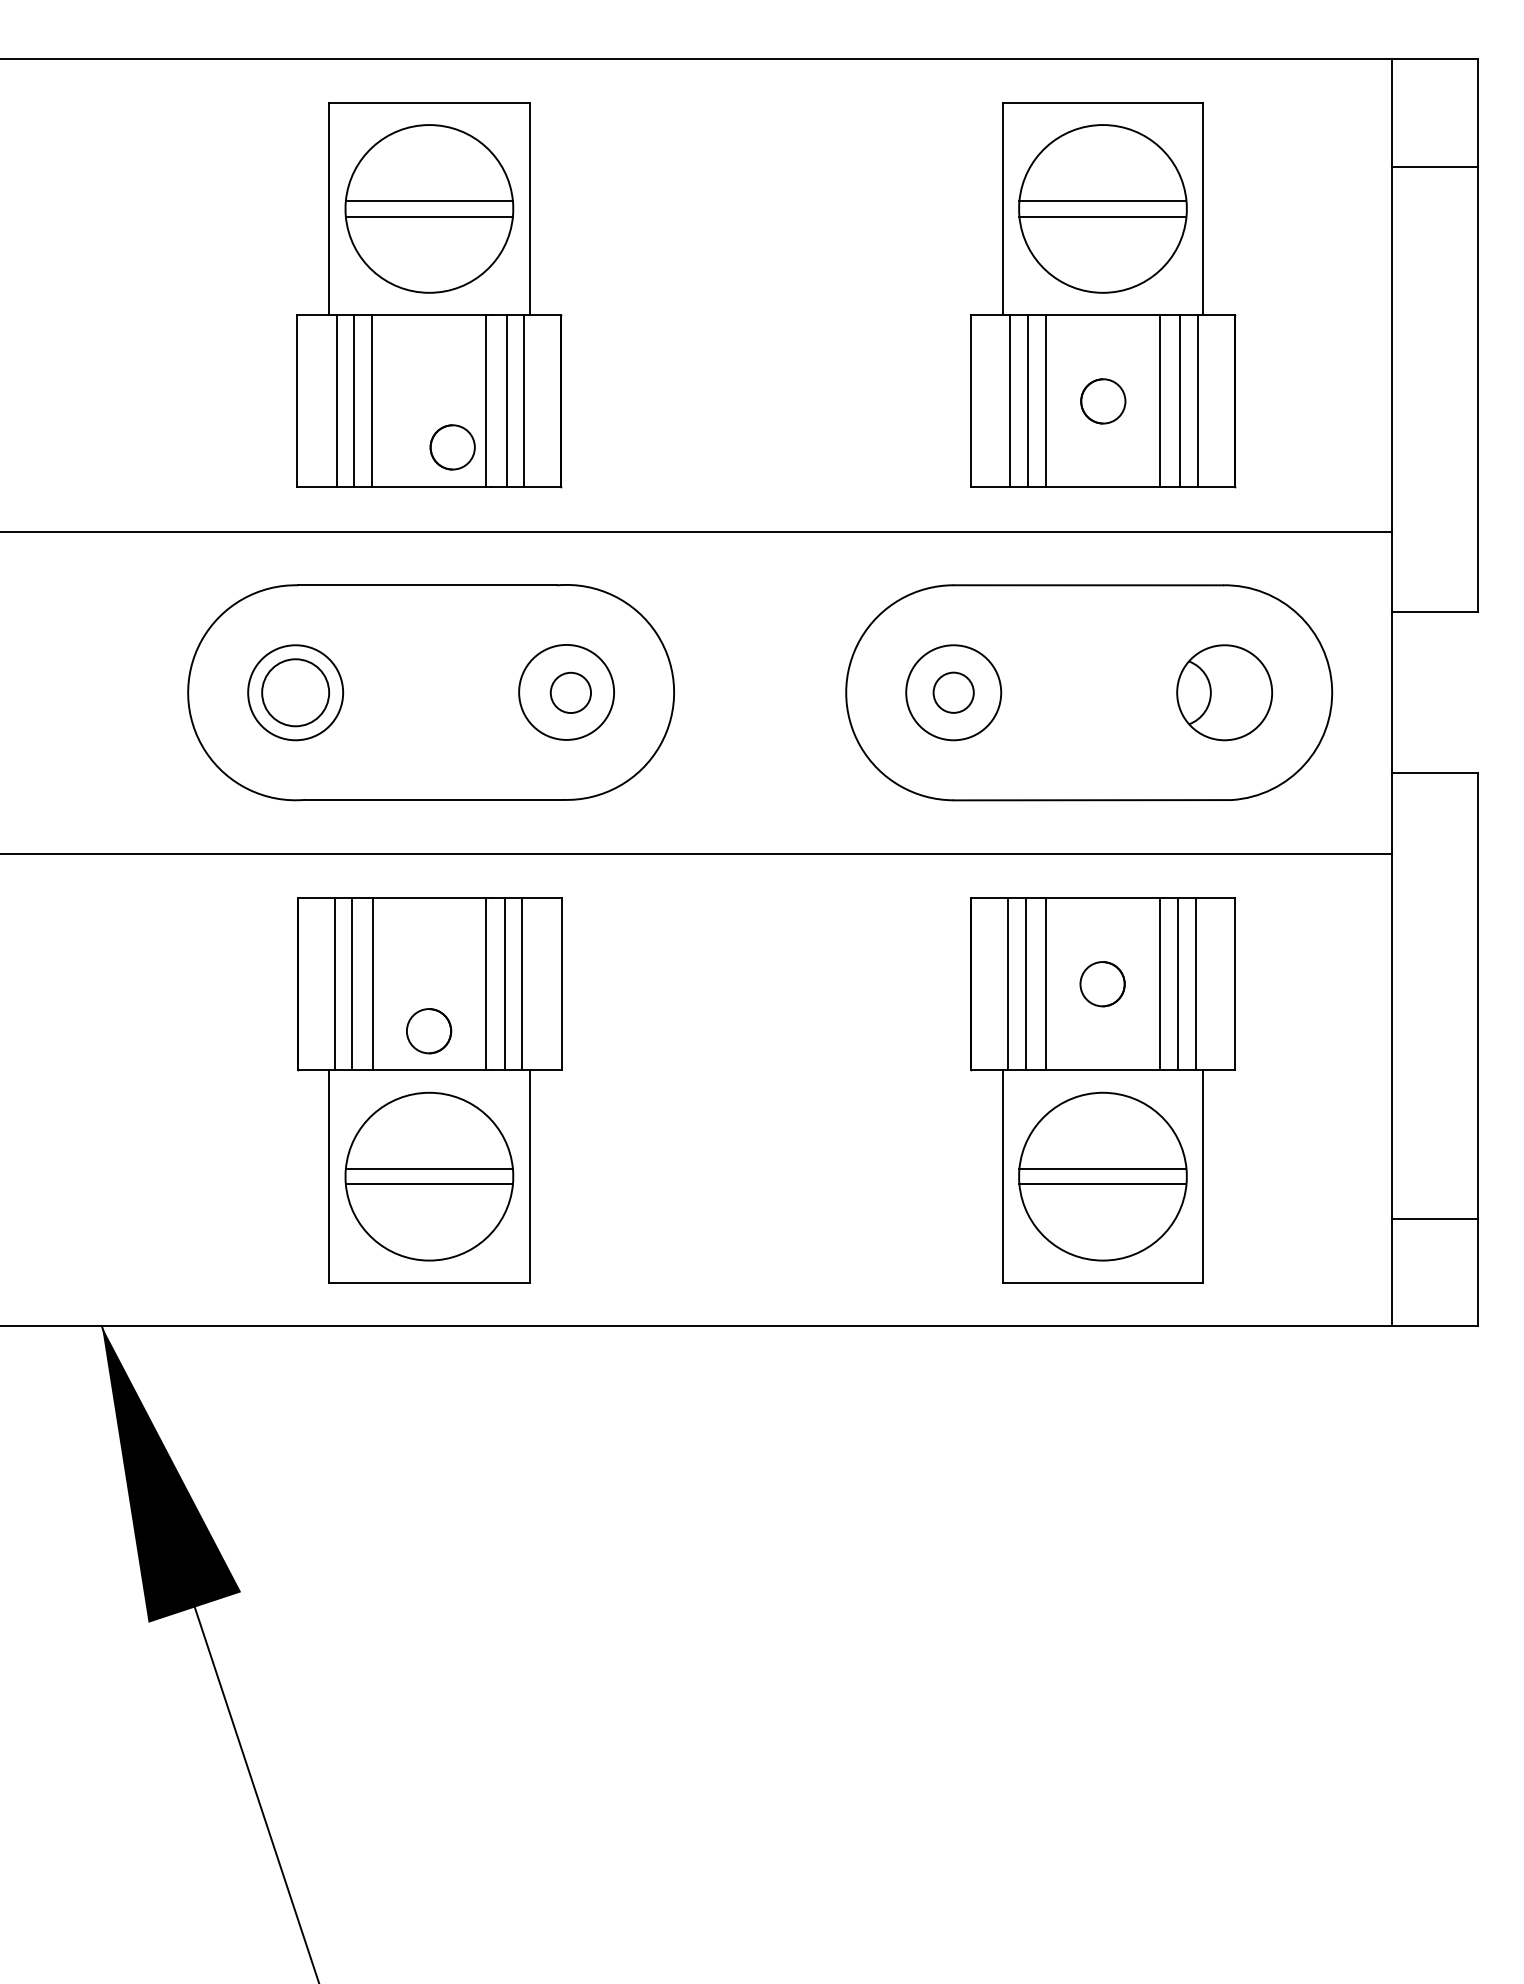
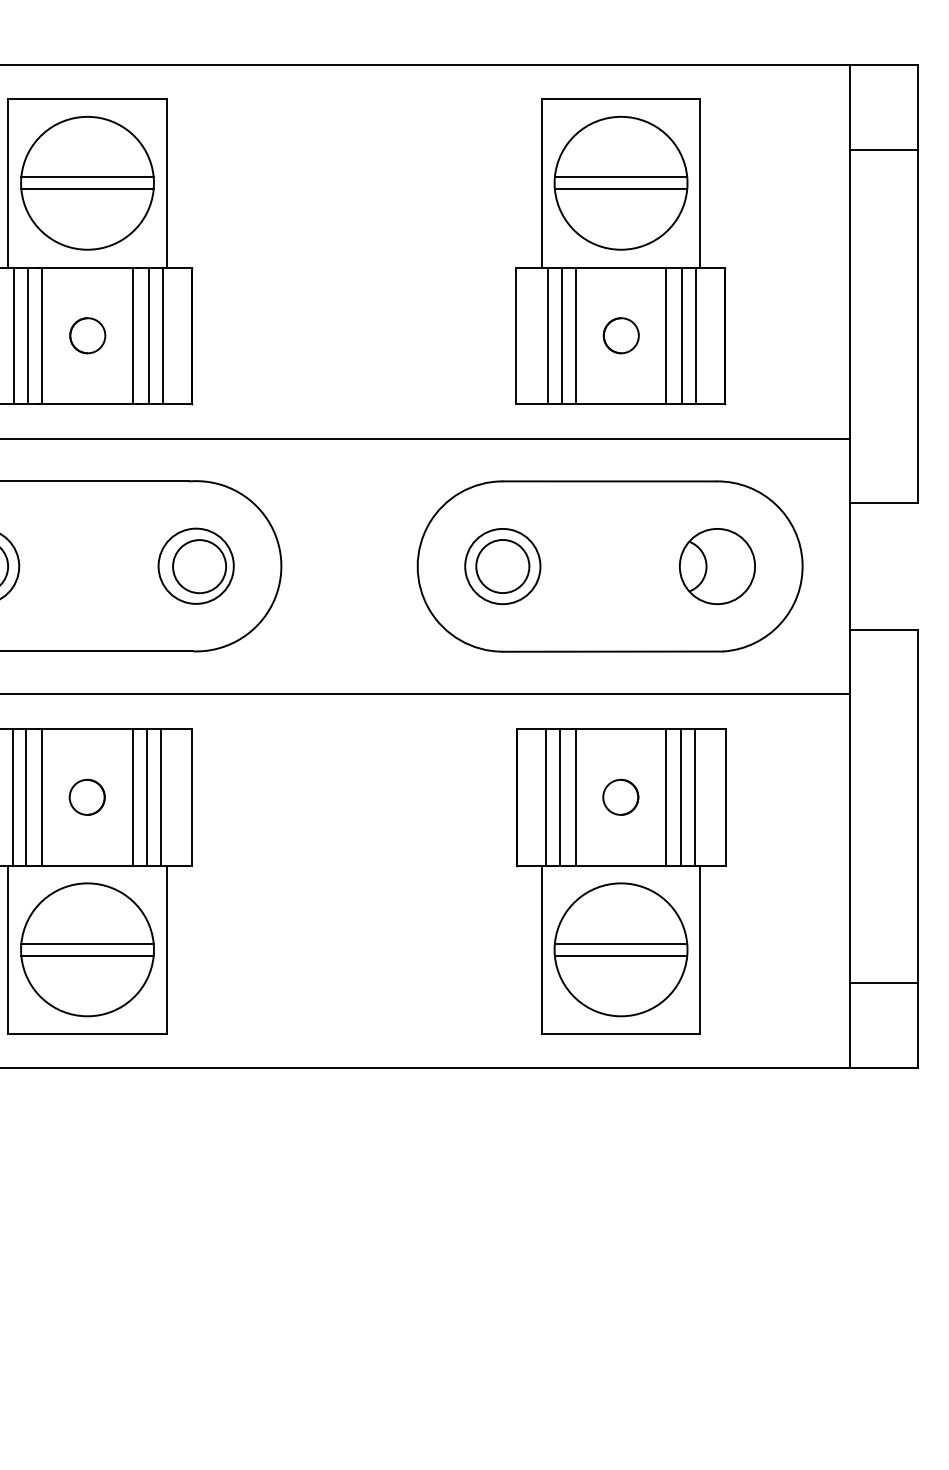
part: (452, 447) -> (87, 335), moved
circle: (570, 692) -> (199, 566), size x1.67
circle: (953, 692) -> (502, 566), size x1.67
part: (429, 1031) -> (87, 797), moved

